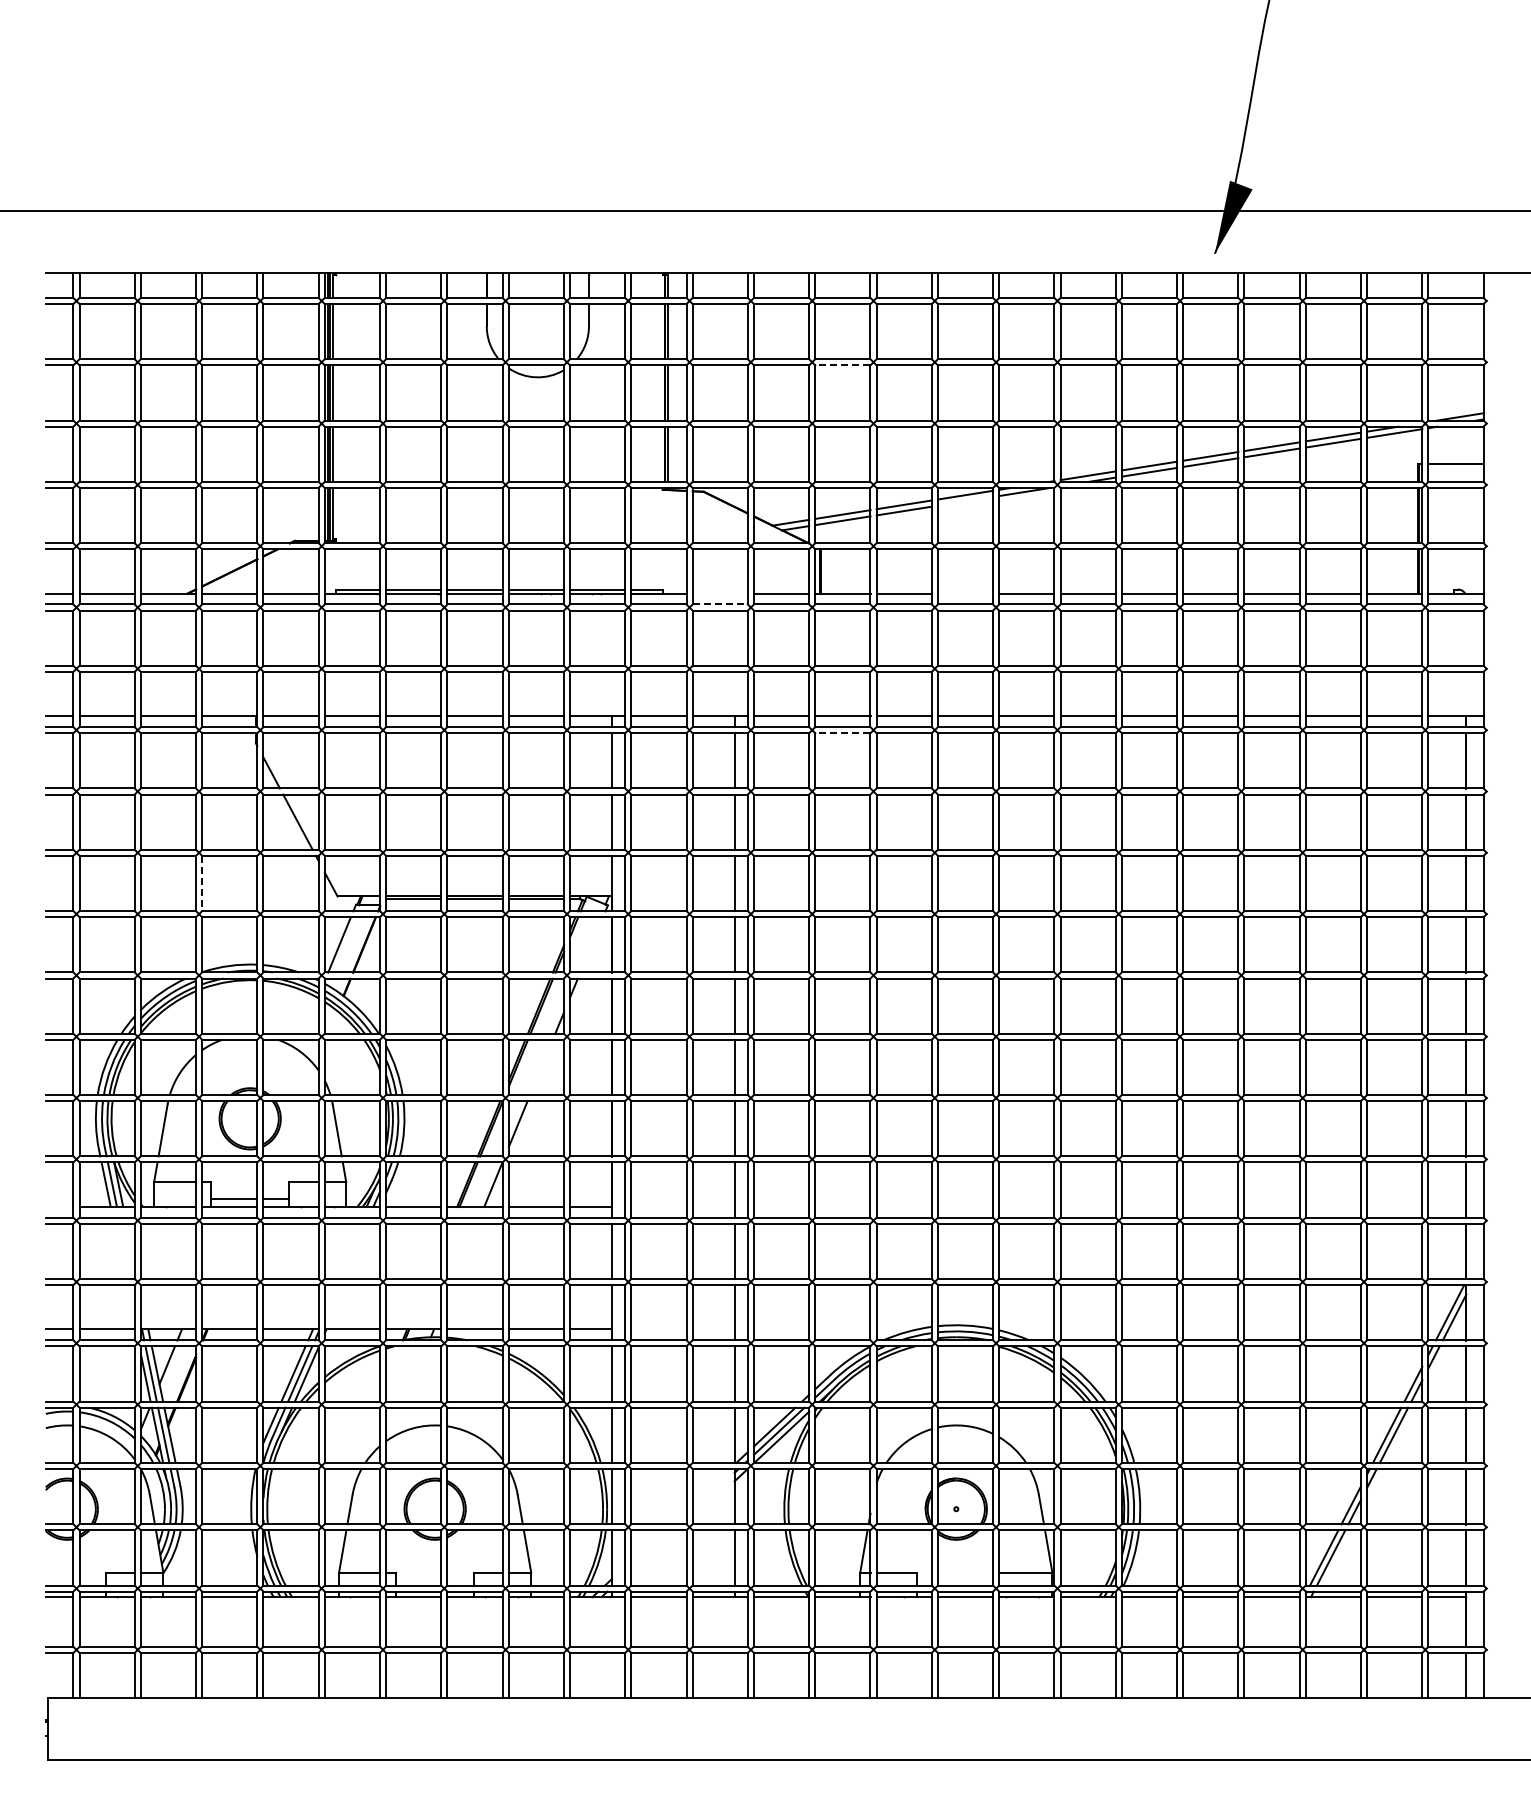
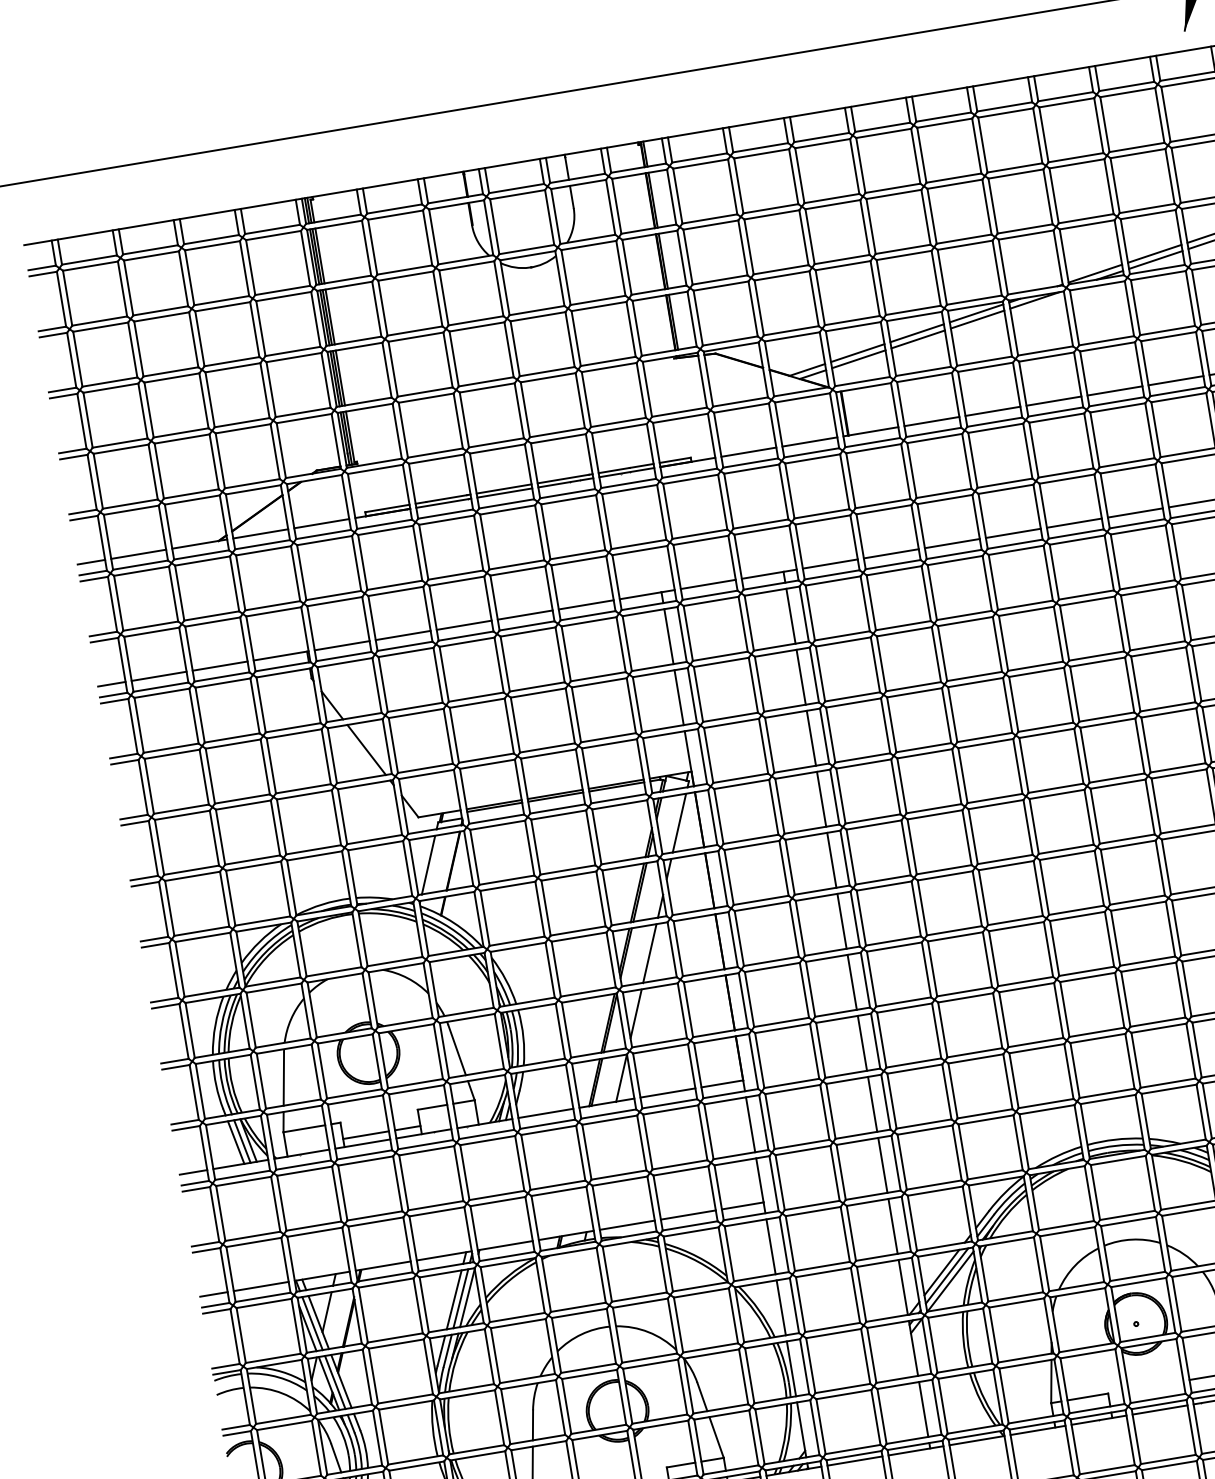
line: (842, 365) -> (832, 204), dashed -> solid
line: (965, 501) -> (977, 319), added
line: (719, 593) -> (748, 452), added
line: (965, 593) -> (992, 411), added
line: (720, 604) -> (750, 463), dashed -> solid
line: (842, 733) -> (893, 571), dashed -> solid
line: (202, 883) -> (281, 826), dashed -> solid
line: (591, 944) -> (679, 822), added
line: (541, 1067) -> (649, 953), added
line: (59, 1206) -> (193, 1172), added

